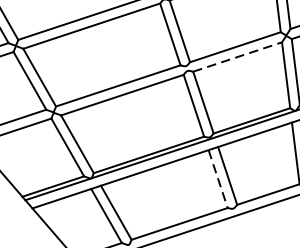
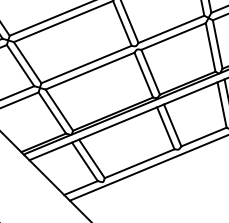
line: (237, 56) -> (173, 36), dashed -> solid
line: (217, 179) -> (165, 128), dashed -> solid

